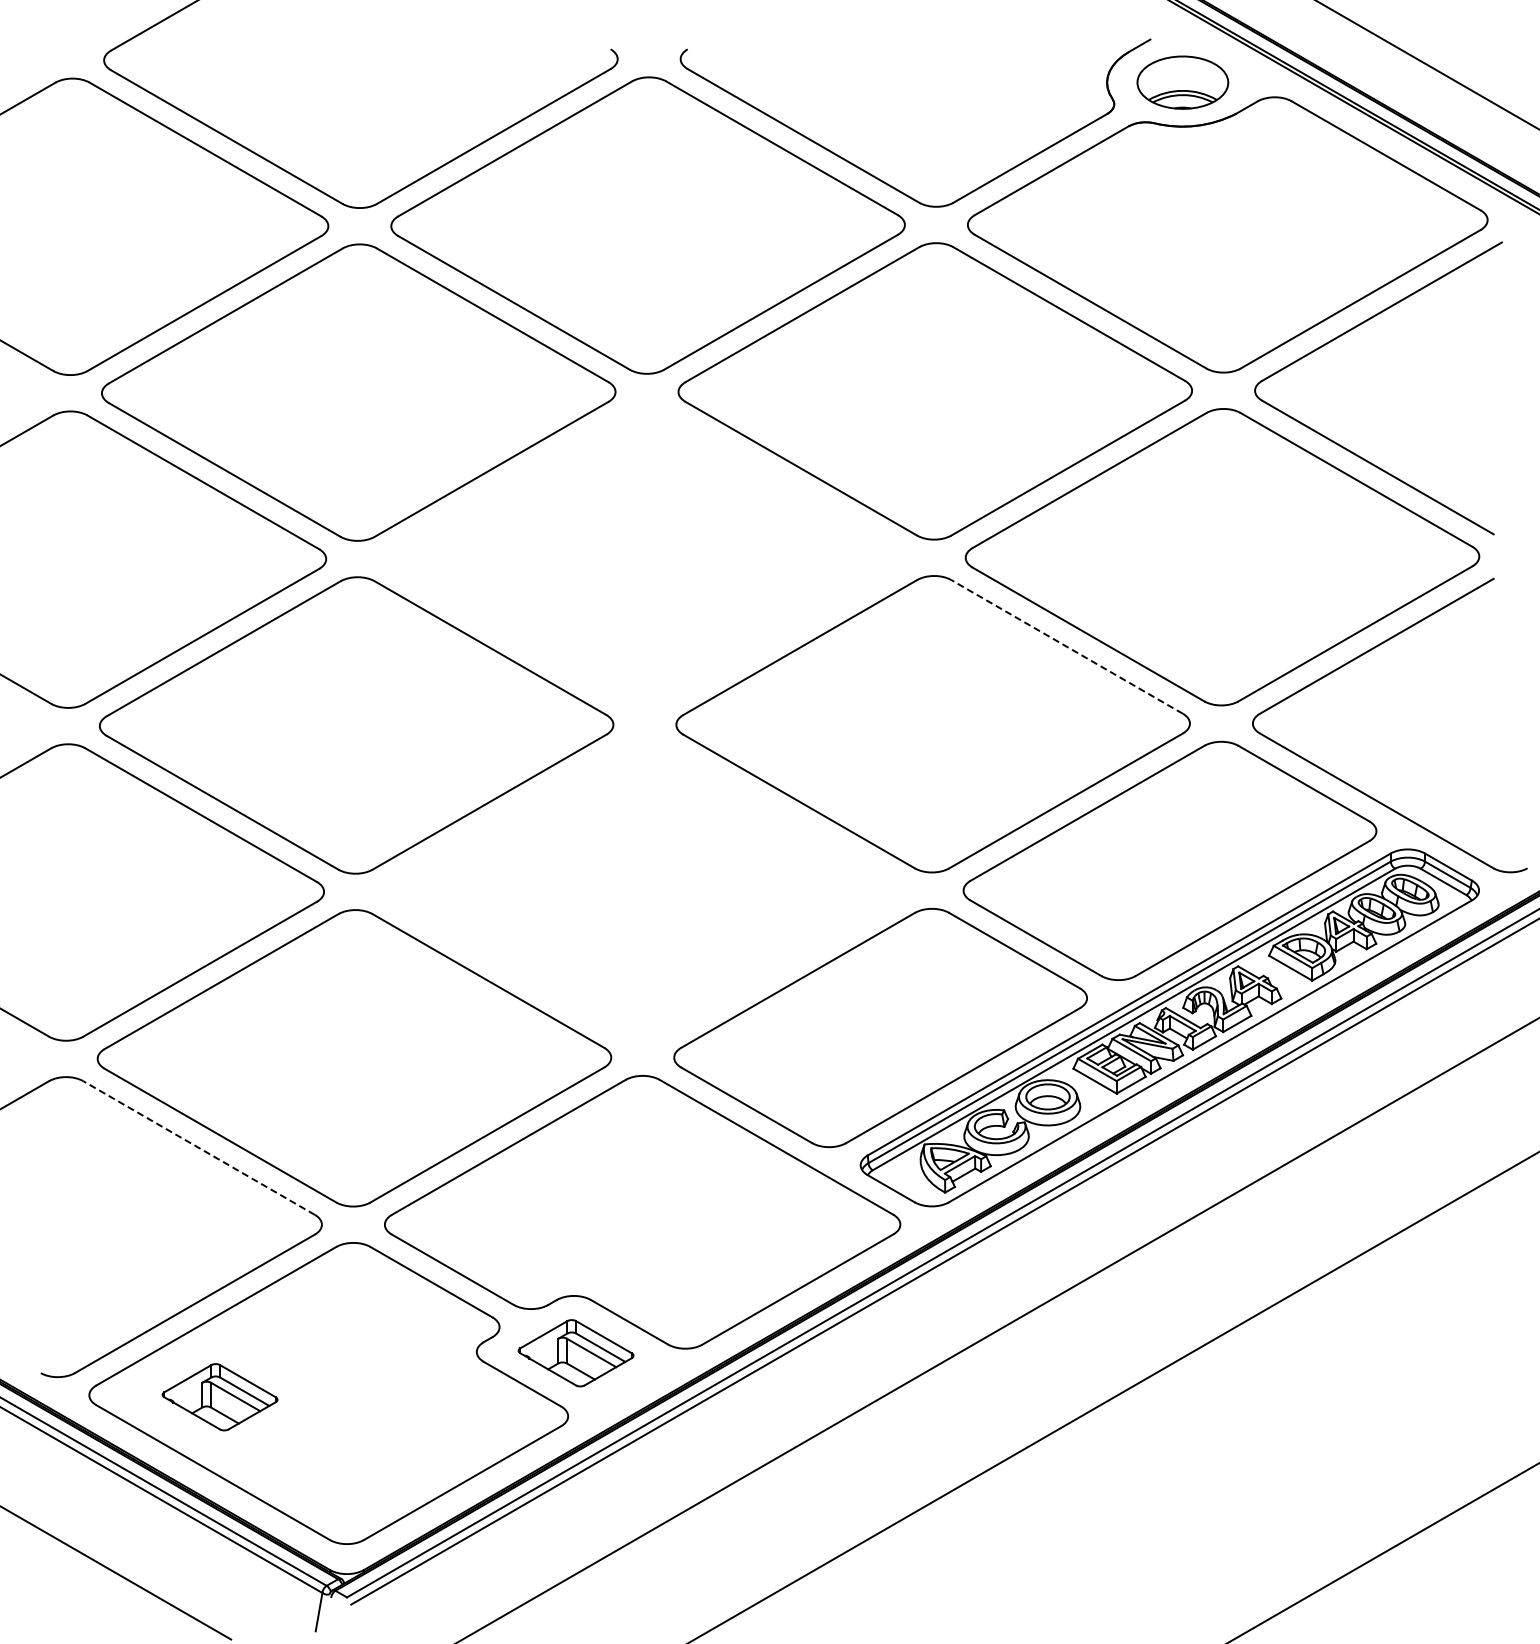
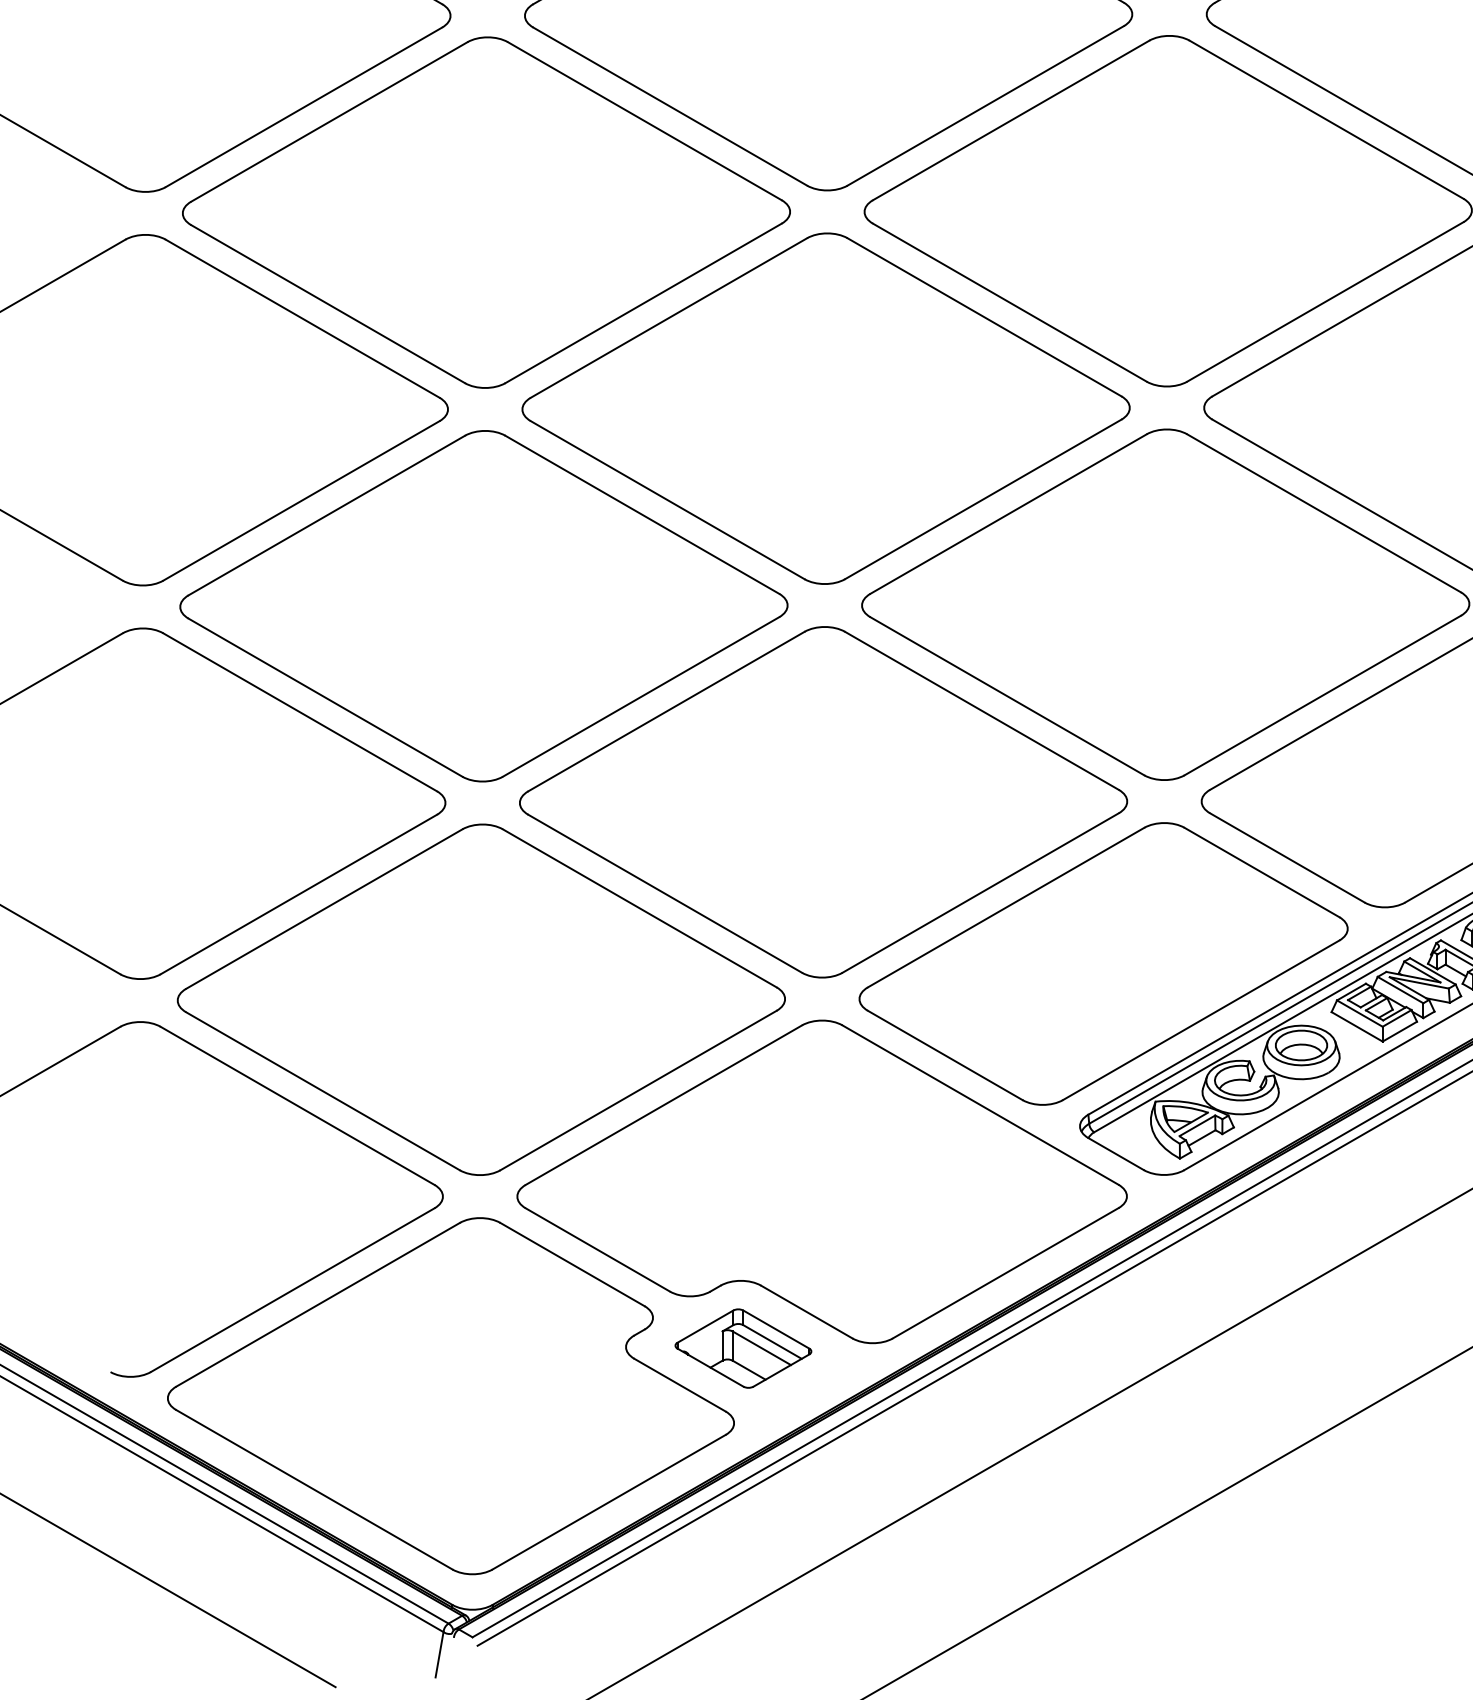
part: (645, 558) -> (825, 408), added
line: (1067, 646) -> (1324, 512), dashed -> solid
part: (643, 891) -> (823, 802), added
line: (199, 1148) -> (298, 1106), dashed -> solid
part: (219, 1397) -> (321, 1400), removed

